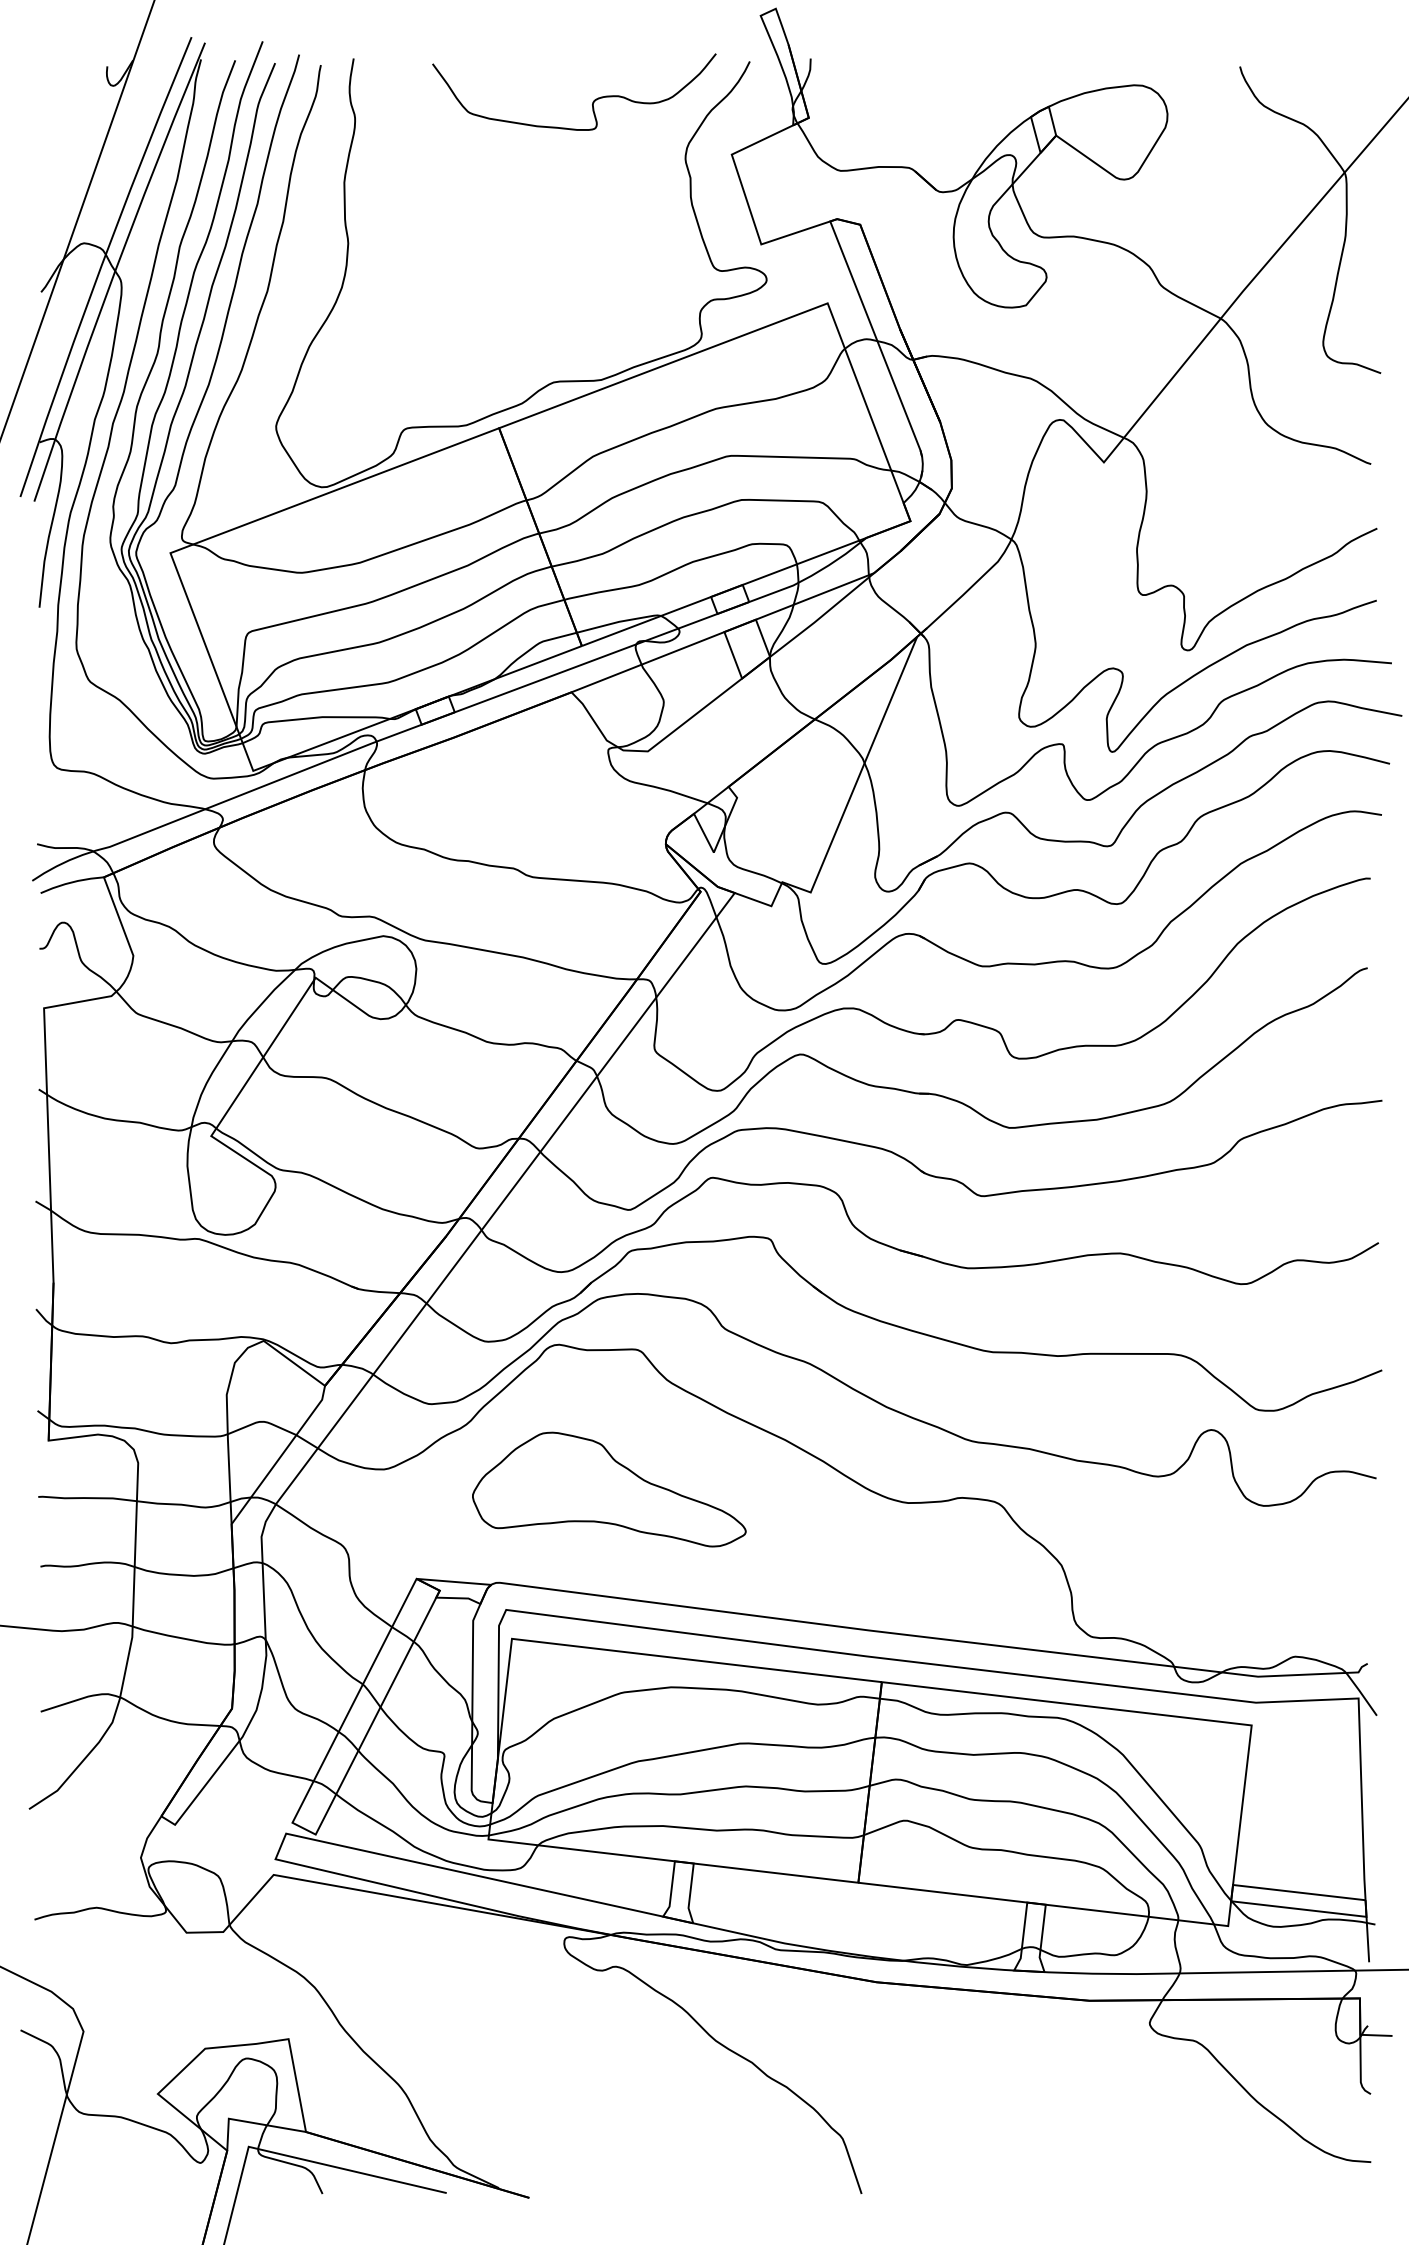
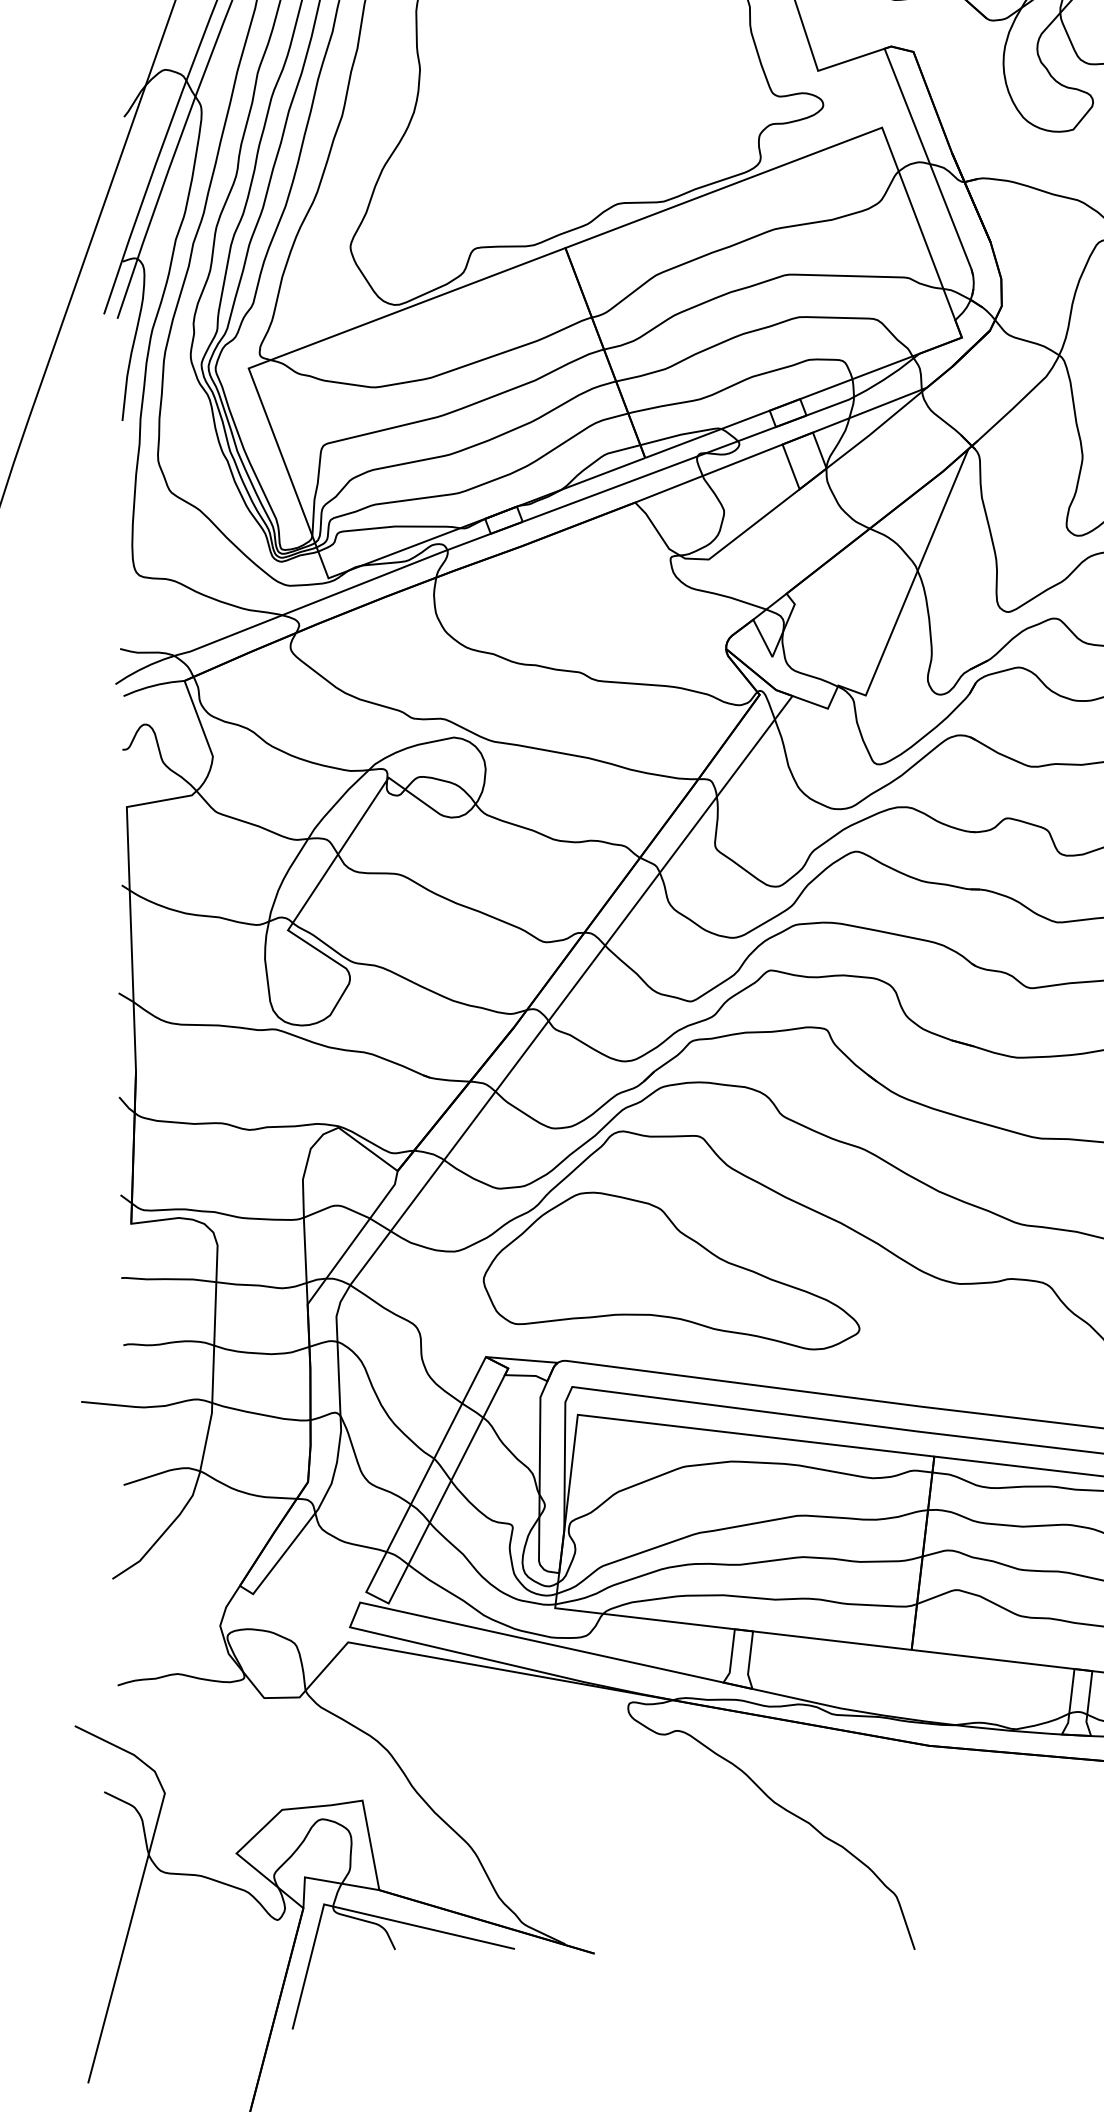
part: (609, 1489) -> (671, 1270), size x1.43

